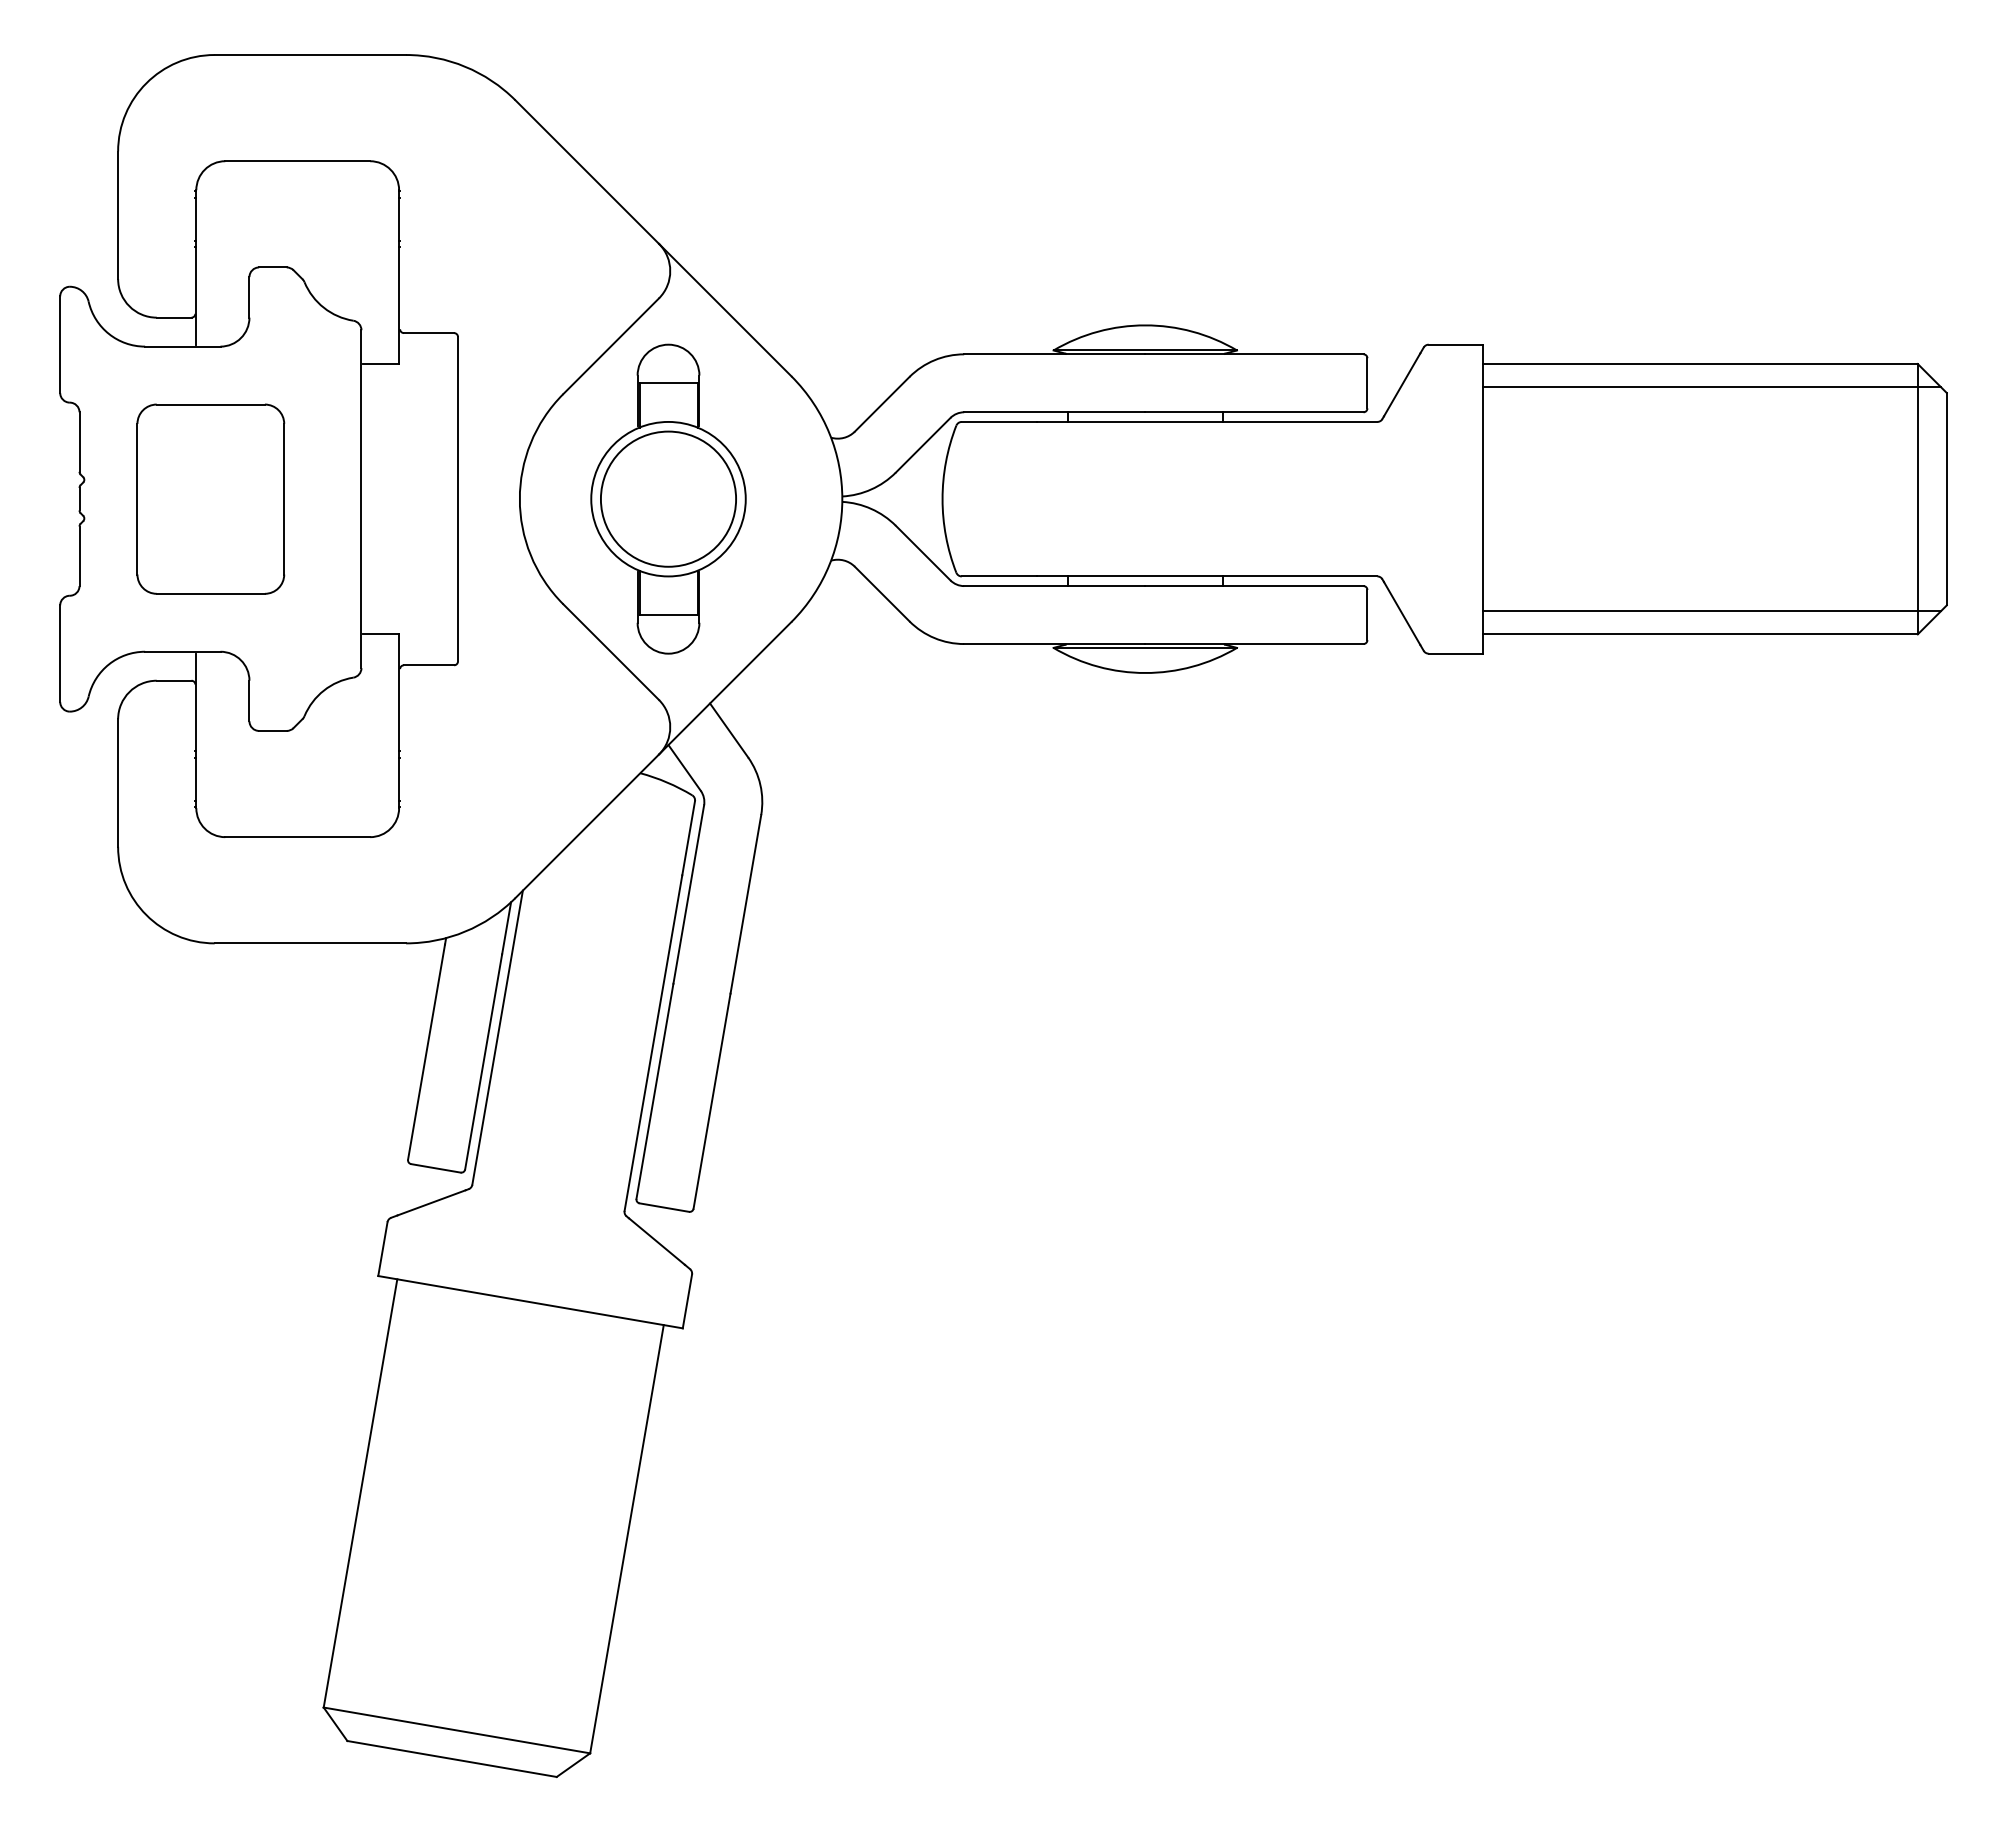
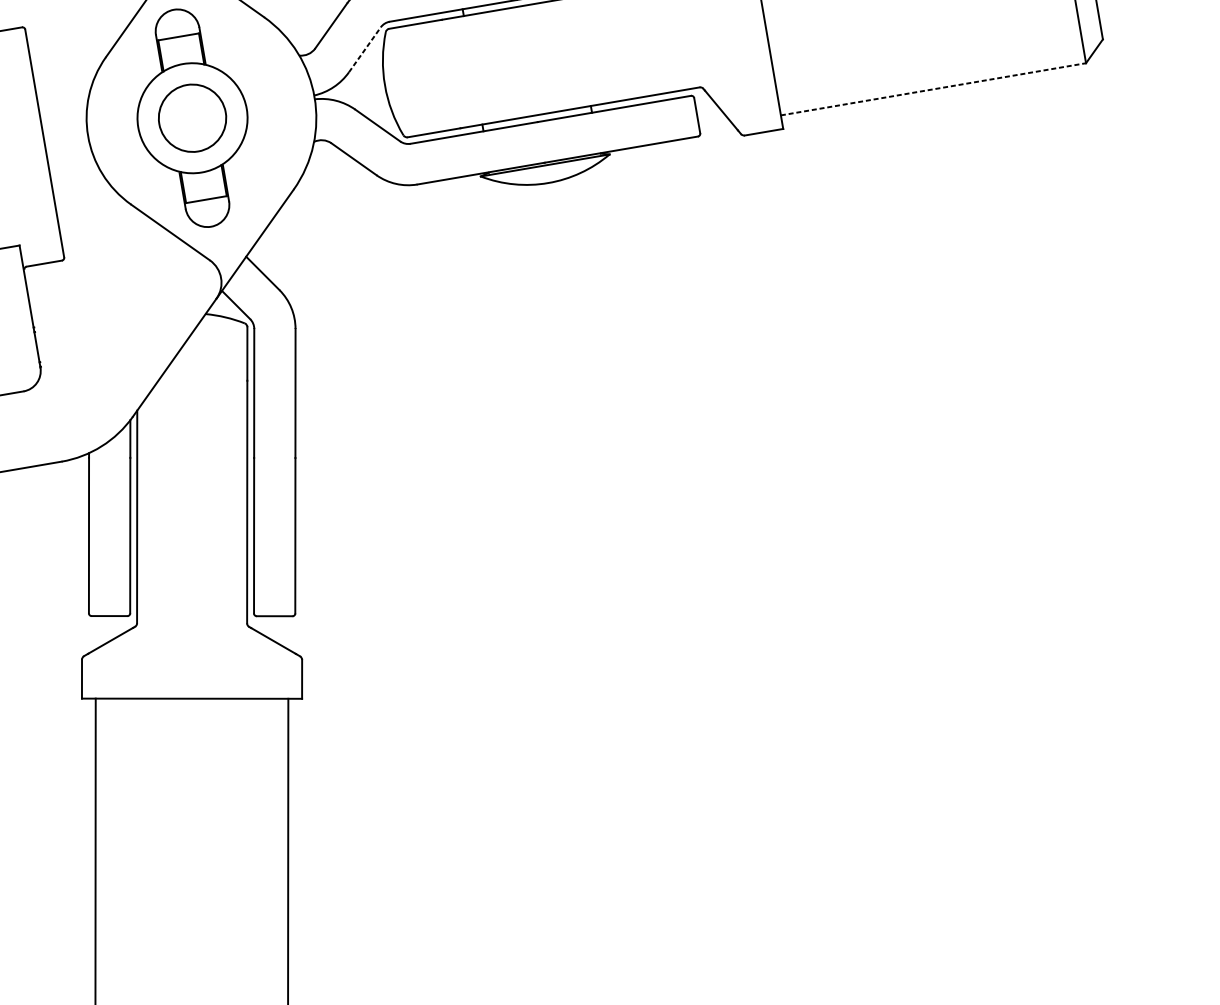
line: (923, 445) -> (365, 49), solid -> dashed
circle: (668, 498) -> (192, 117), size x0.7
line: (1712, 611) -> (939, 71), removed
line: (1701, 634) -> (934, 89), solid -> dashed

